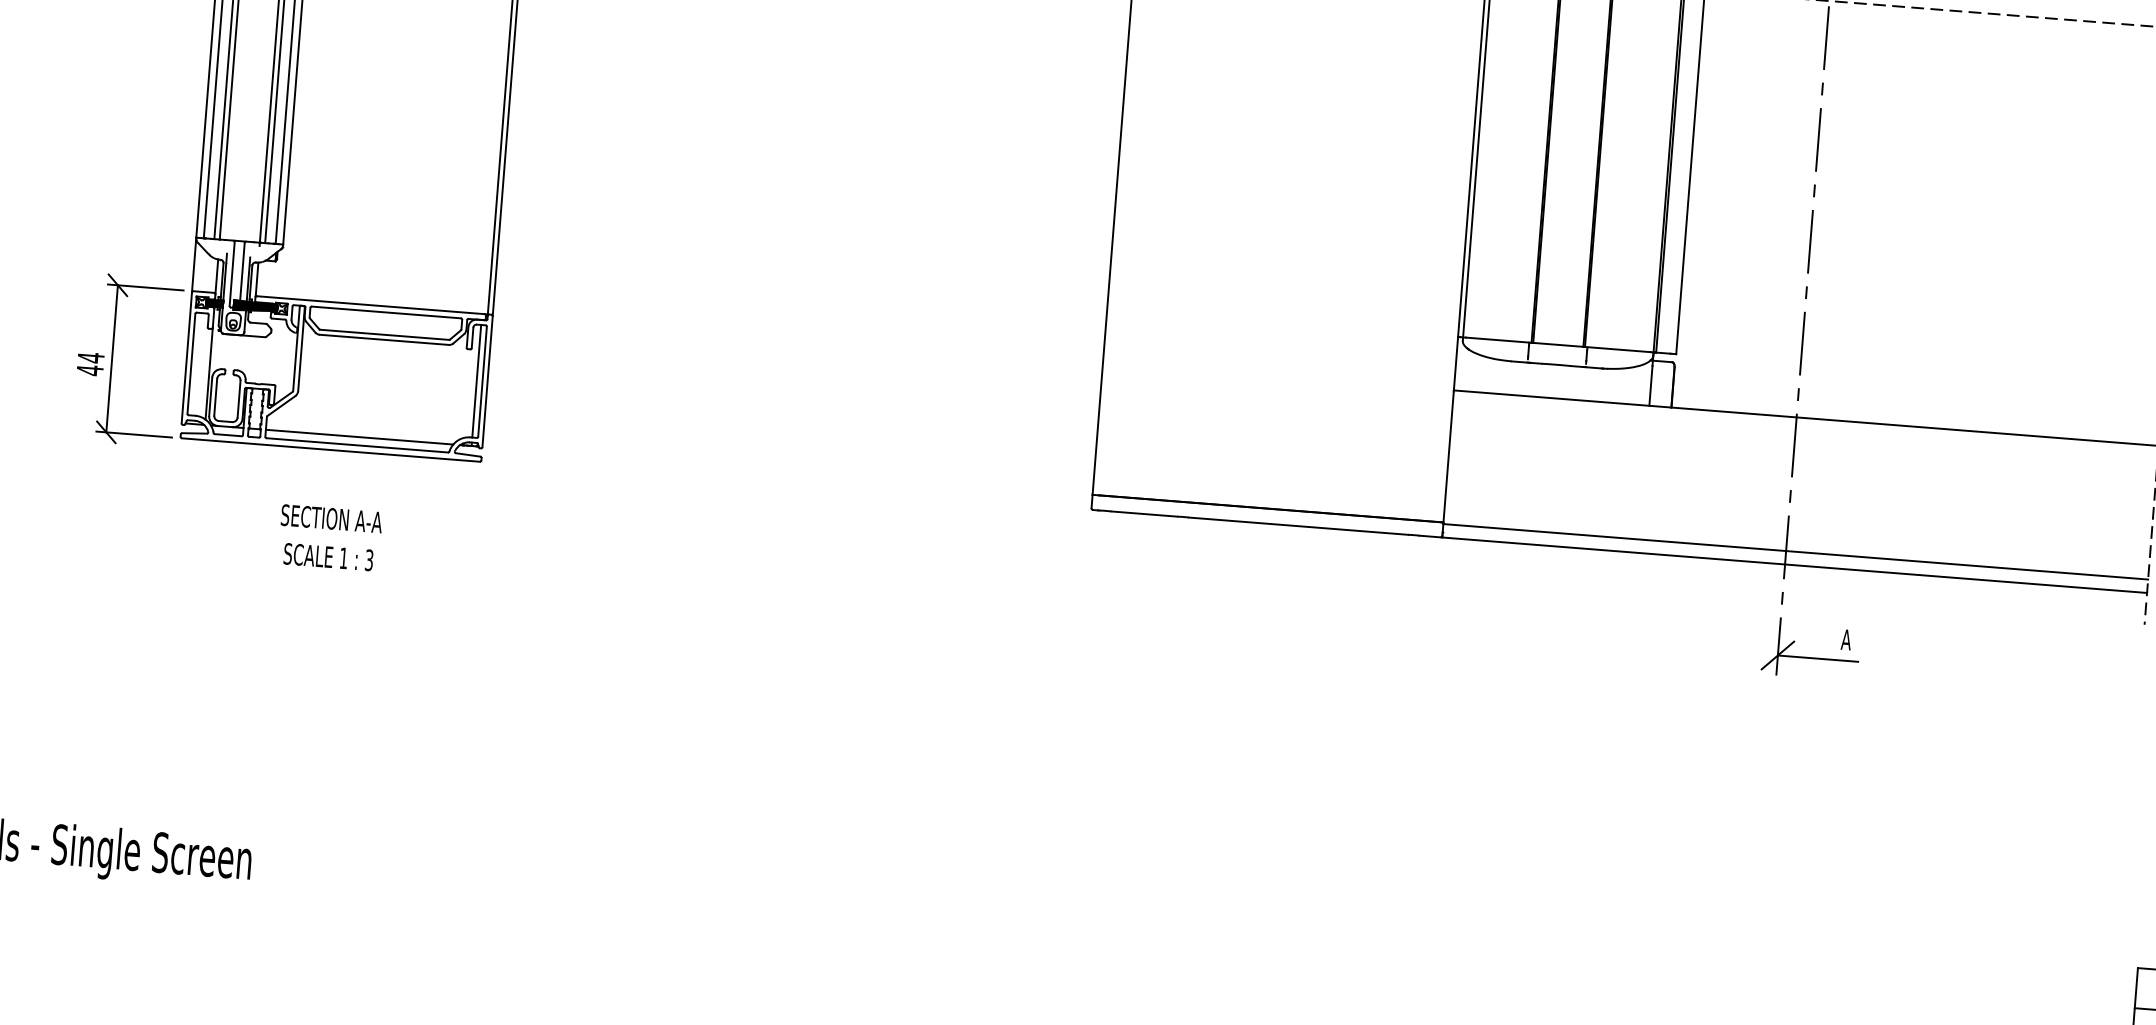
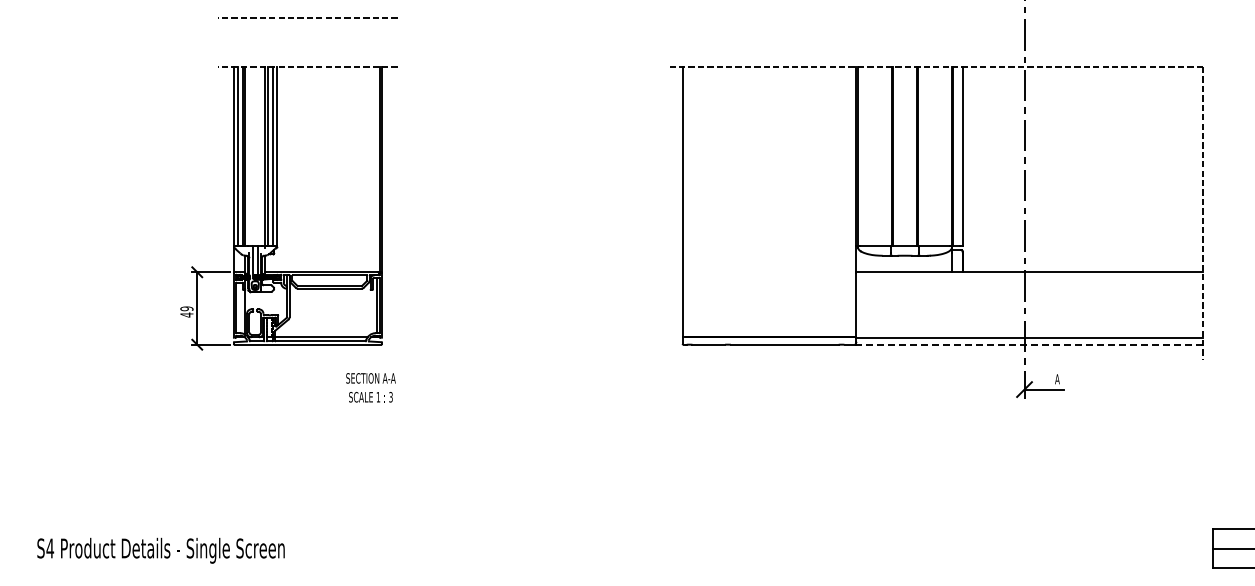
text: (90, 357) -> (186, 308), 44 -> 49
text: (329, 537) -> (370, 387), moved
line: (1795, 564) -> (1029, 344), solid -> dashed

